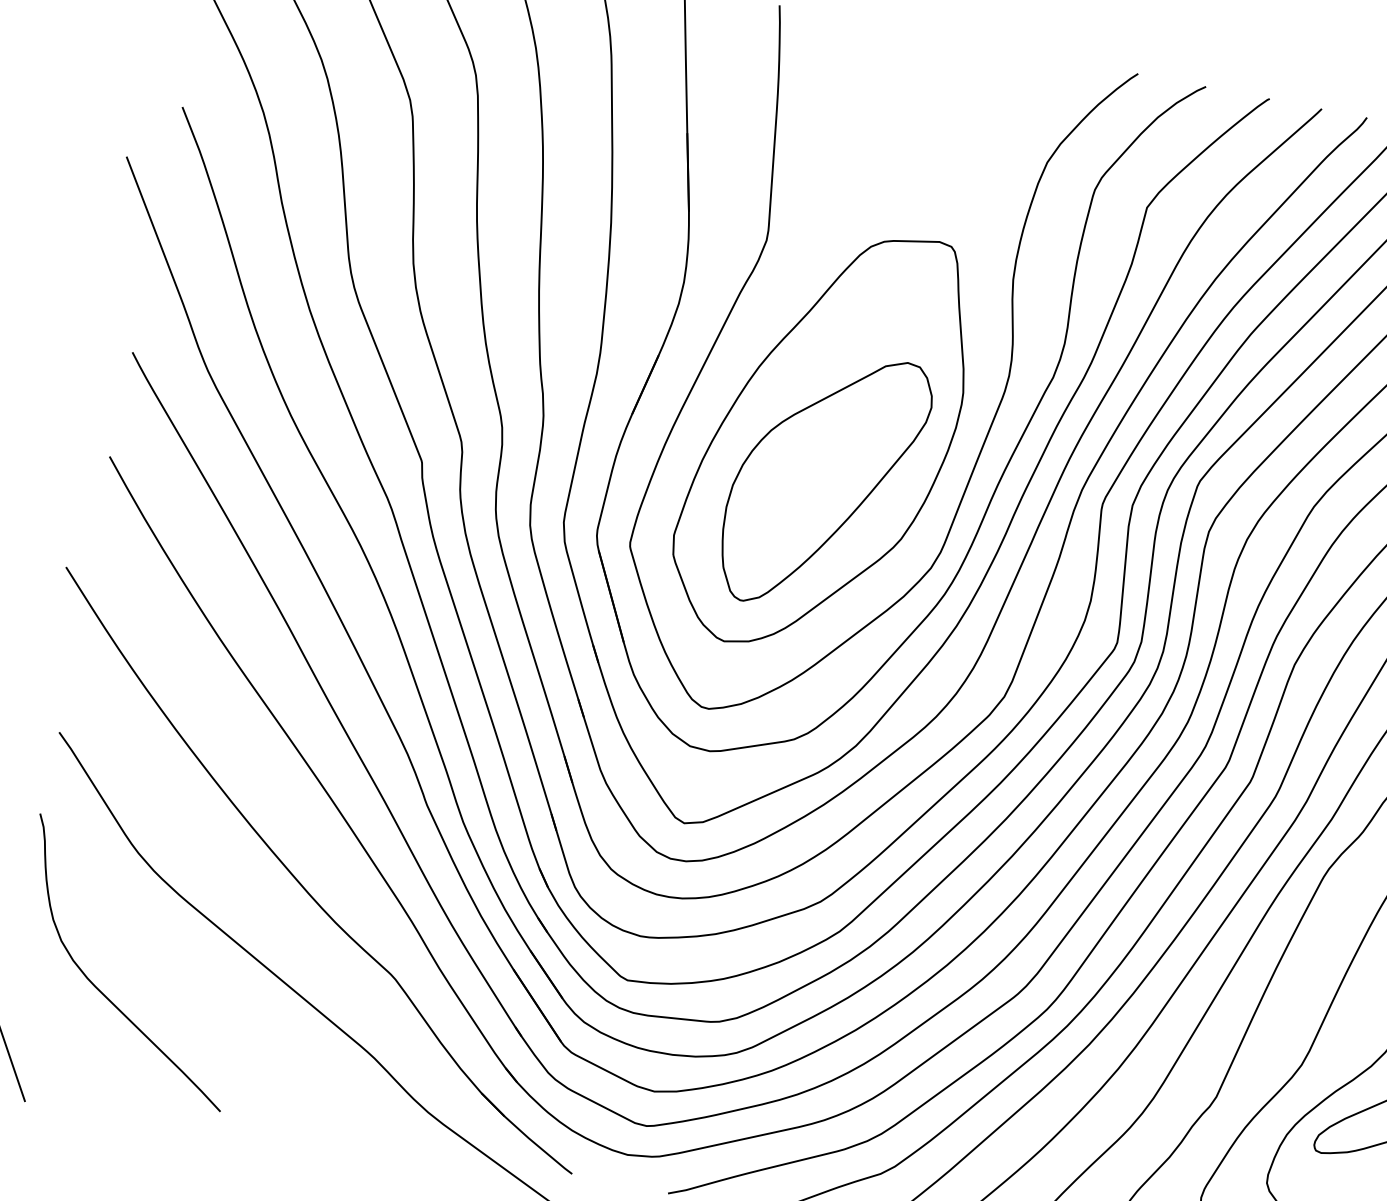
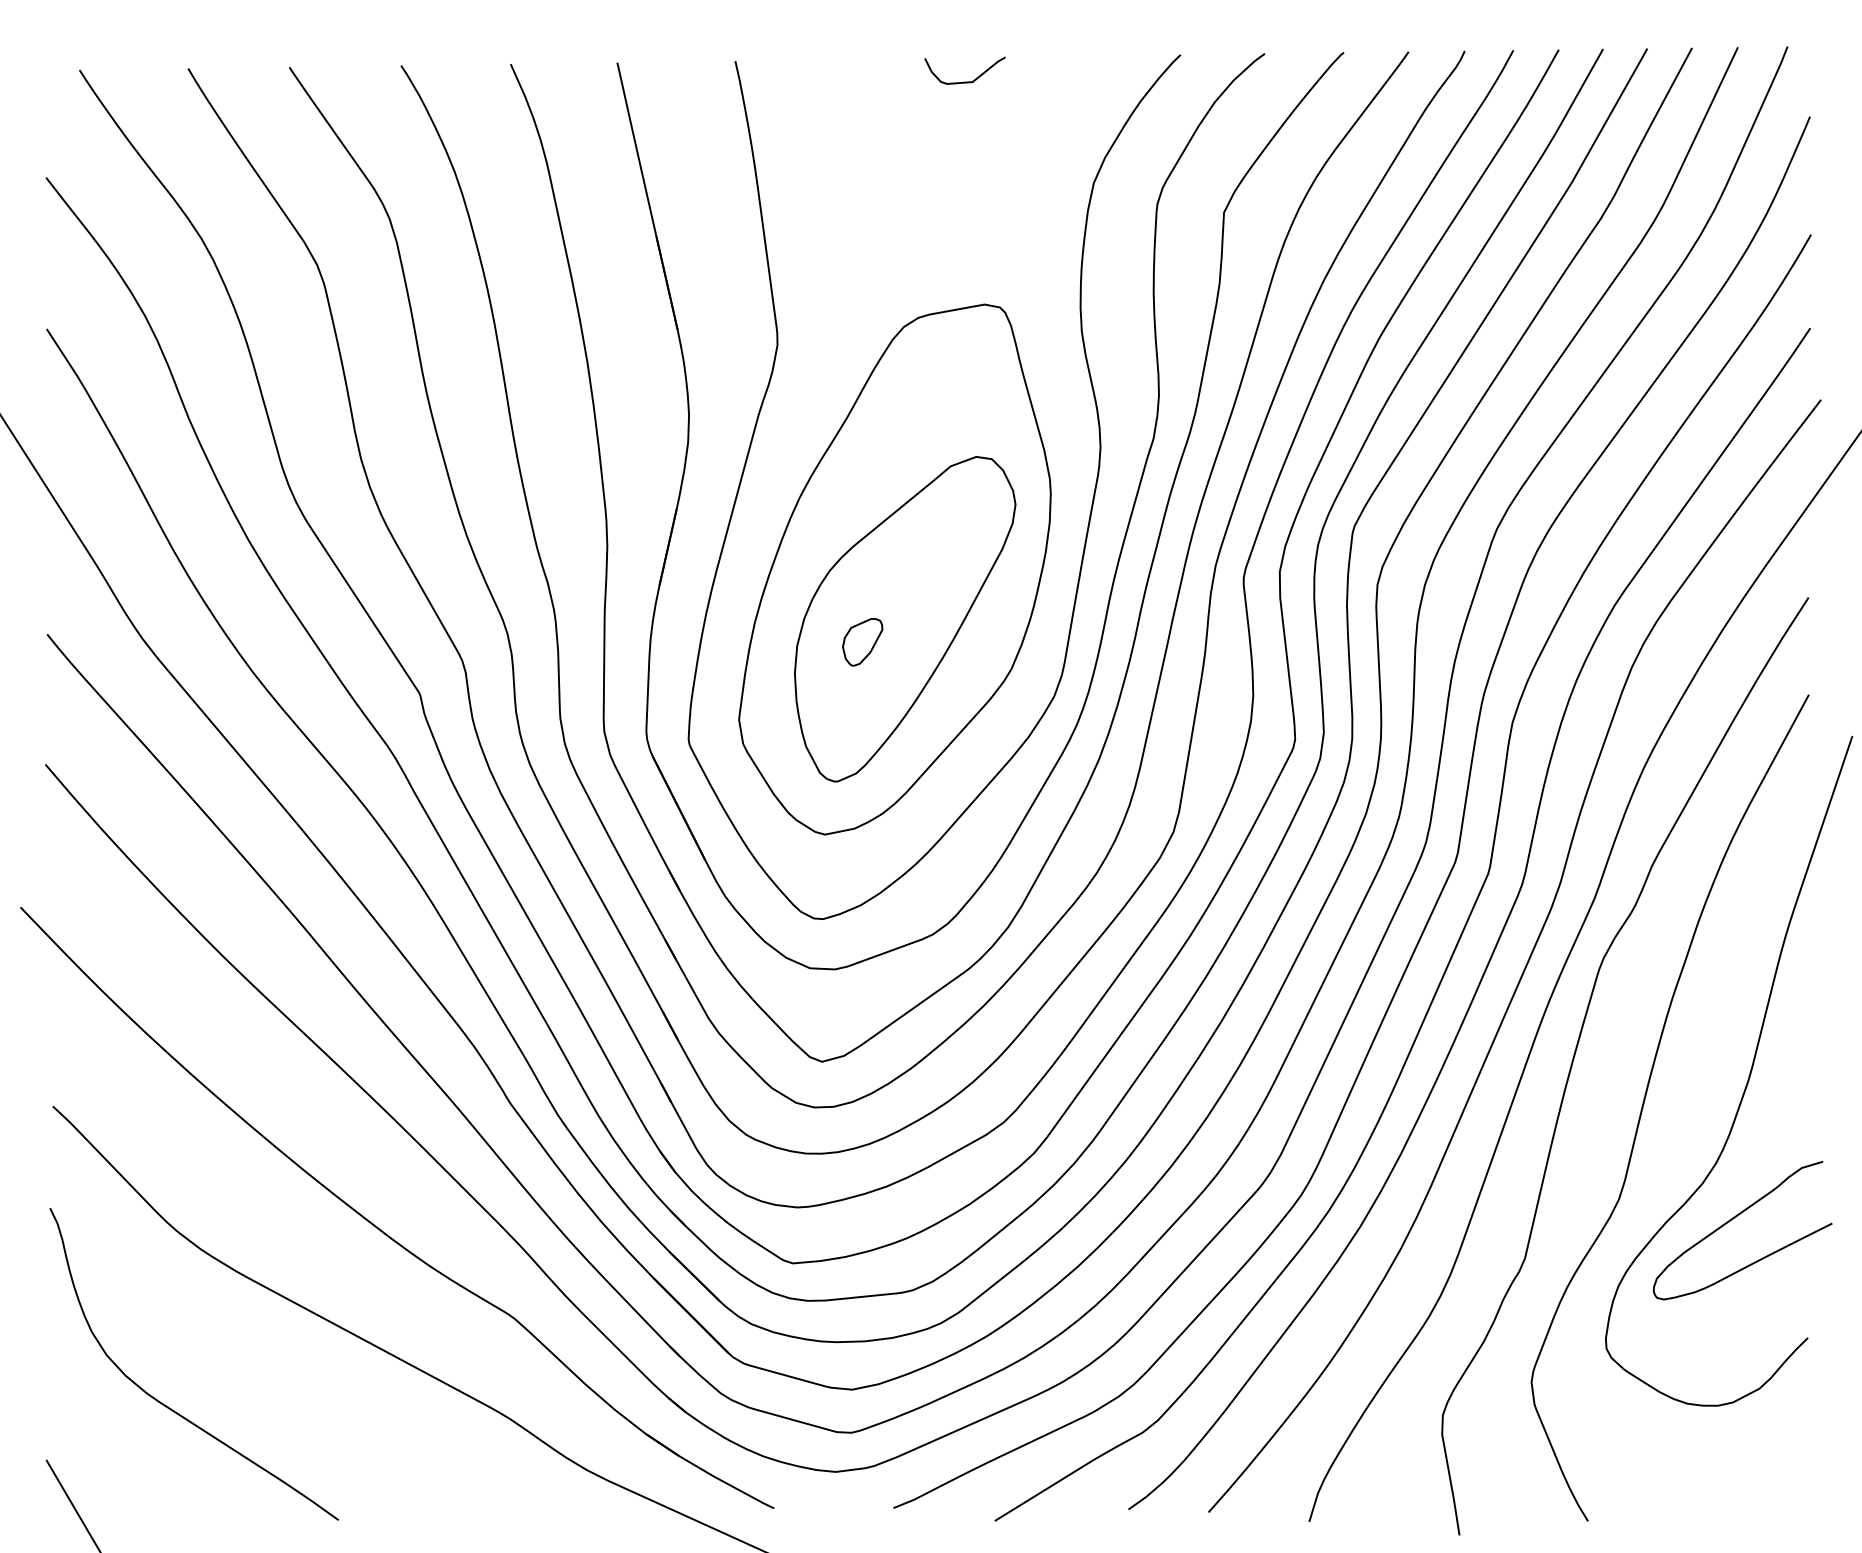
curve: (960, 59) -> (964, 81), added
part: (785, 493) -> (862, 642), added

